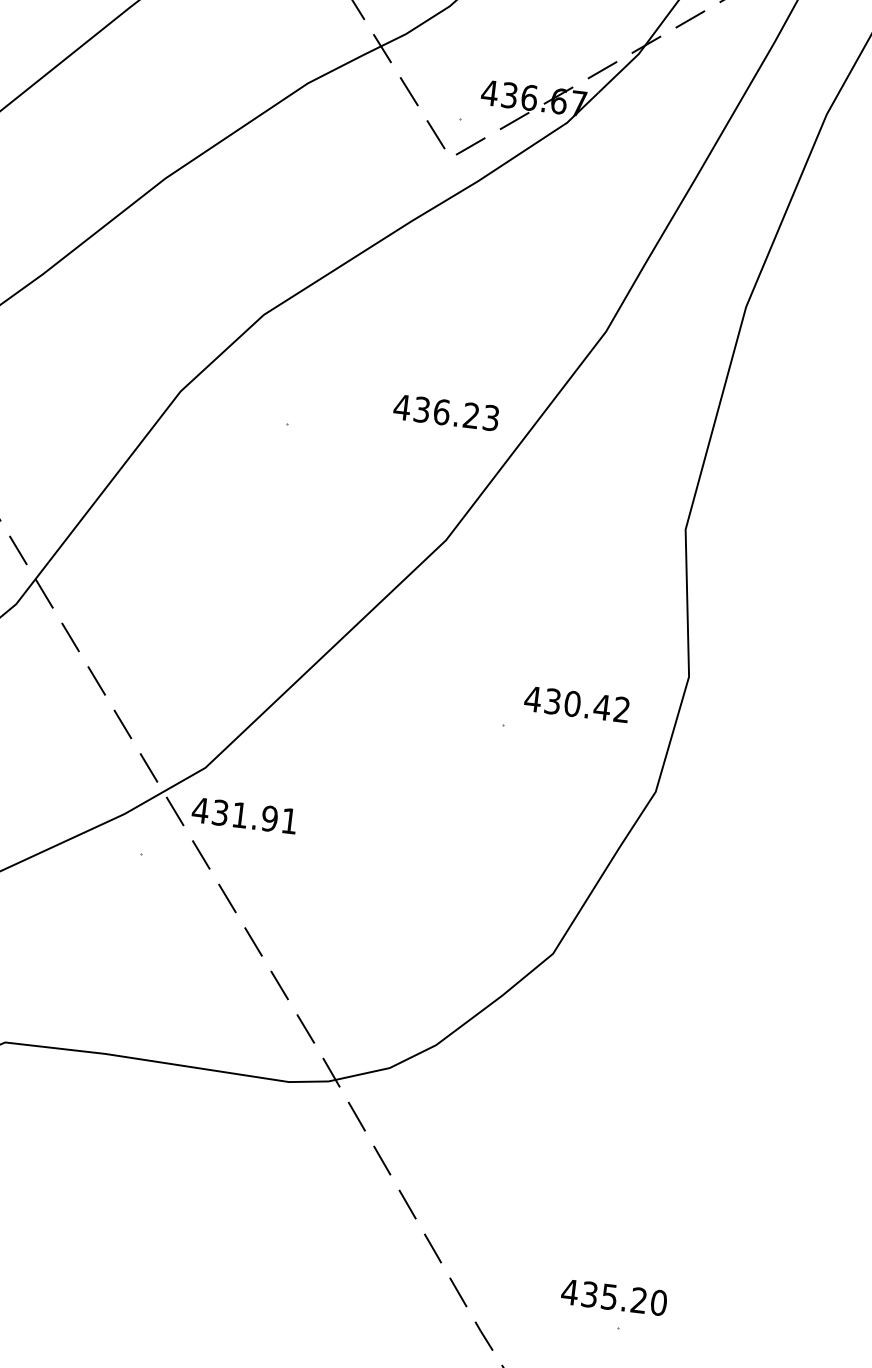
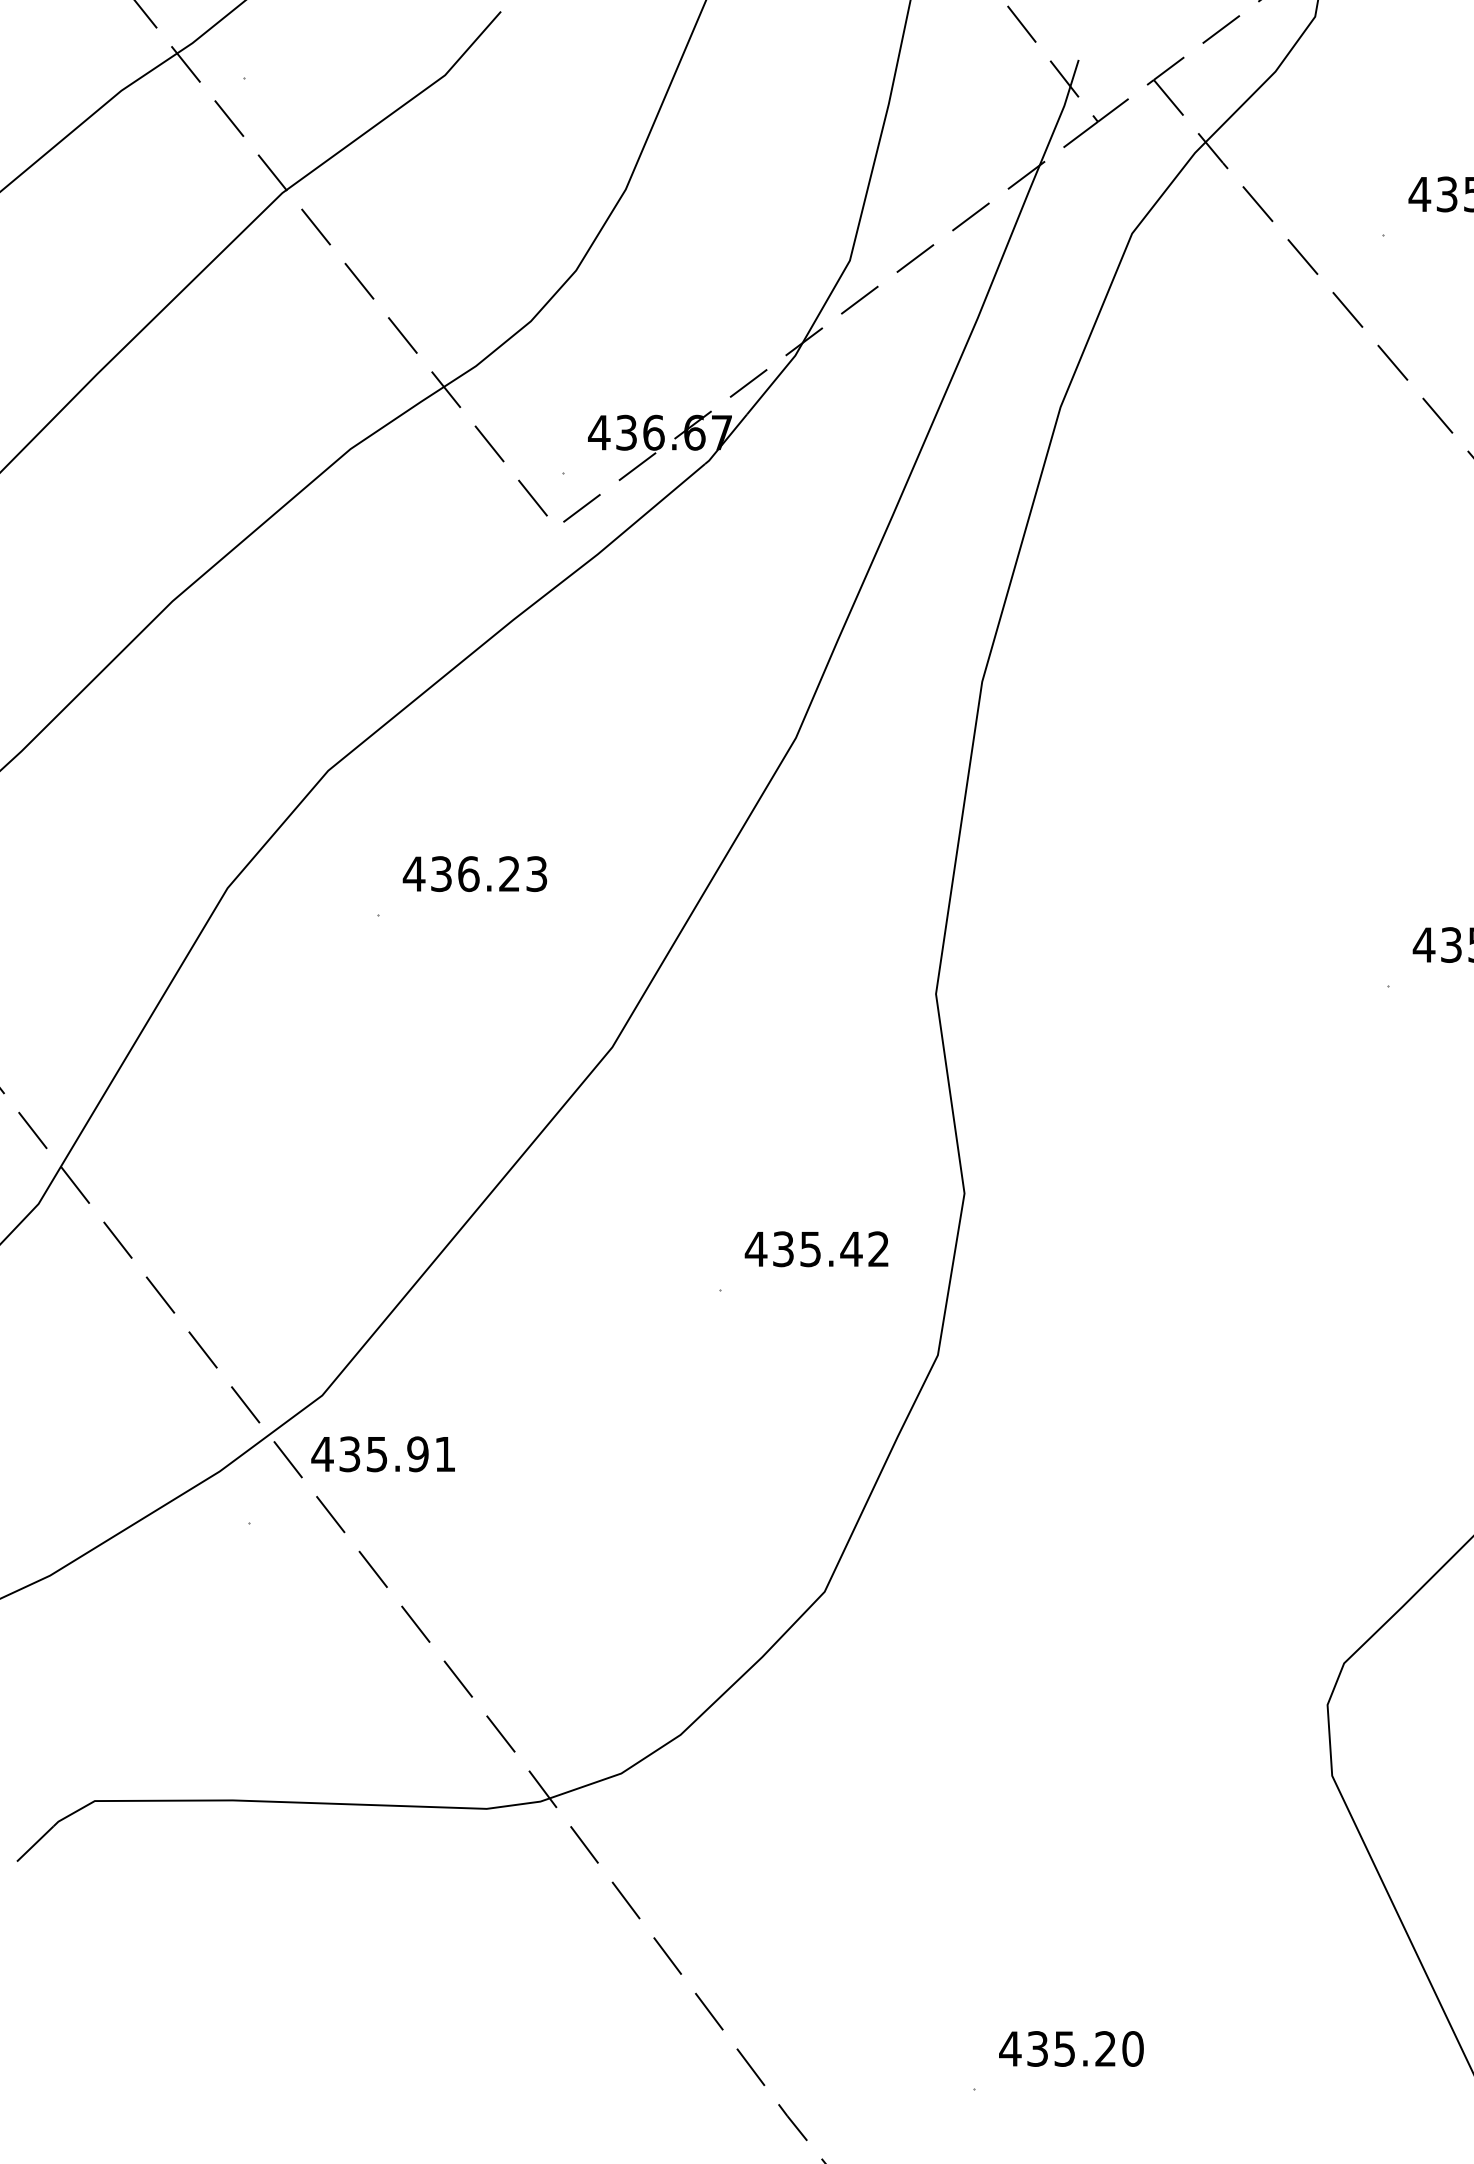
text: (446, 412) -> (474, 873), moved
text: (572, 704) -> (810, 1249), 430.42 -> 435.42
text: (240, 815) -> (377, 1454), 431.91 -> 435.91
text: (614, 1297) -> (1071, 2048), moved

